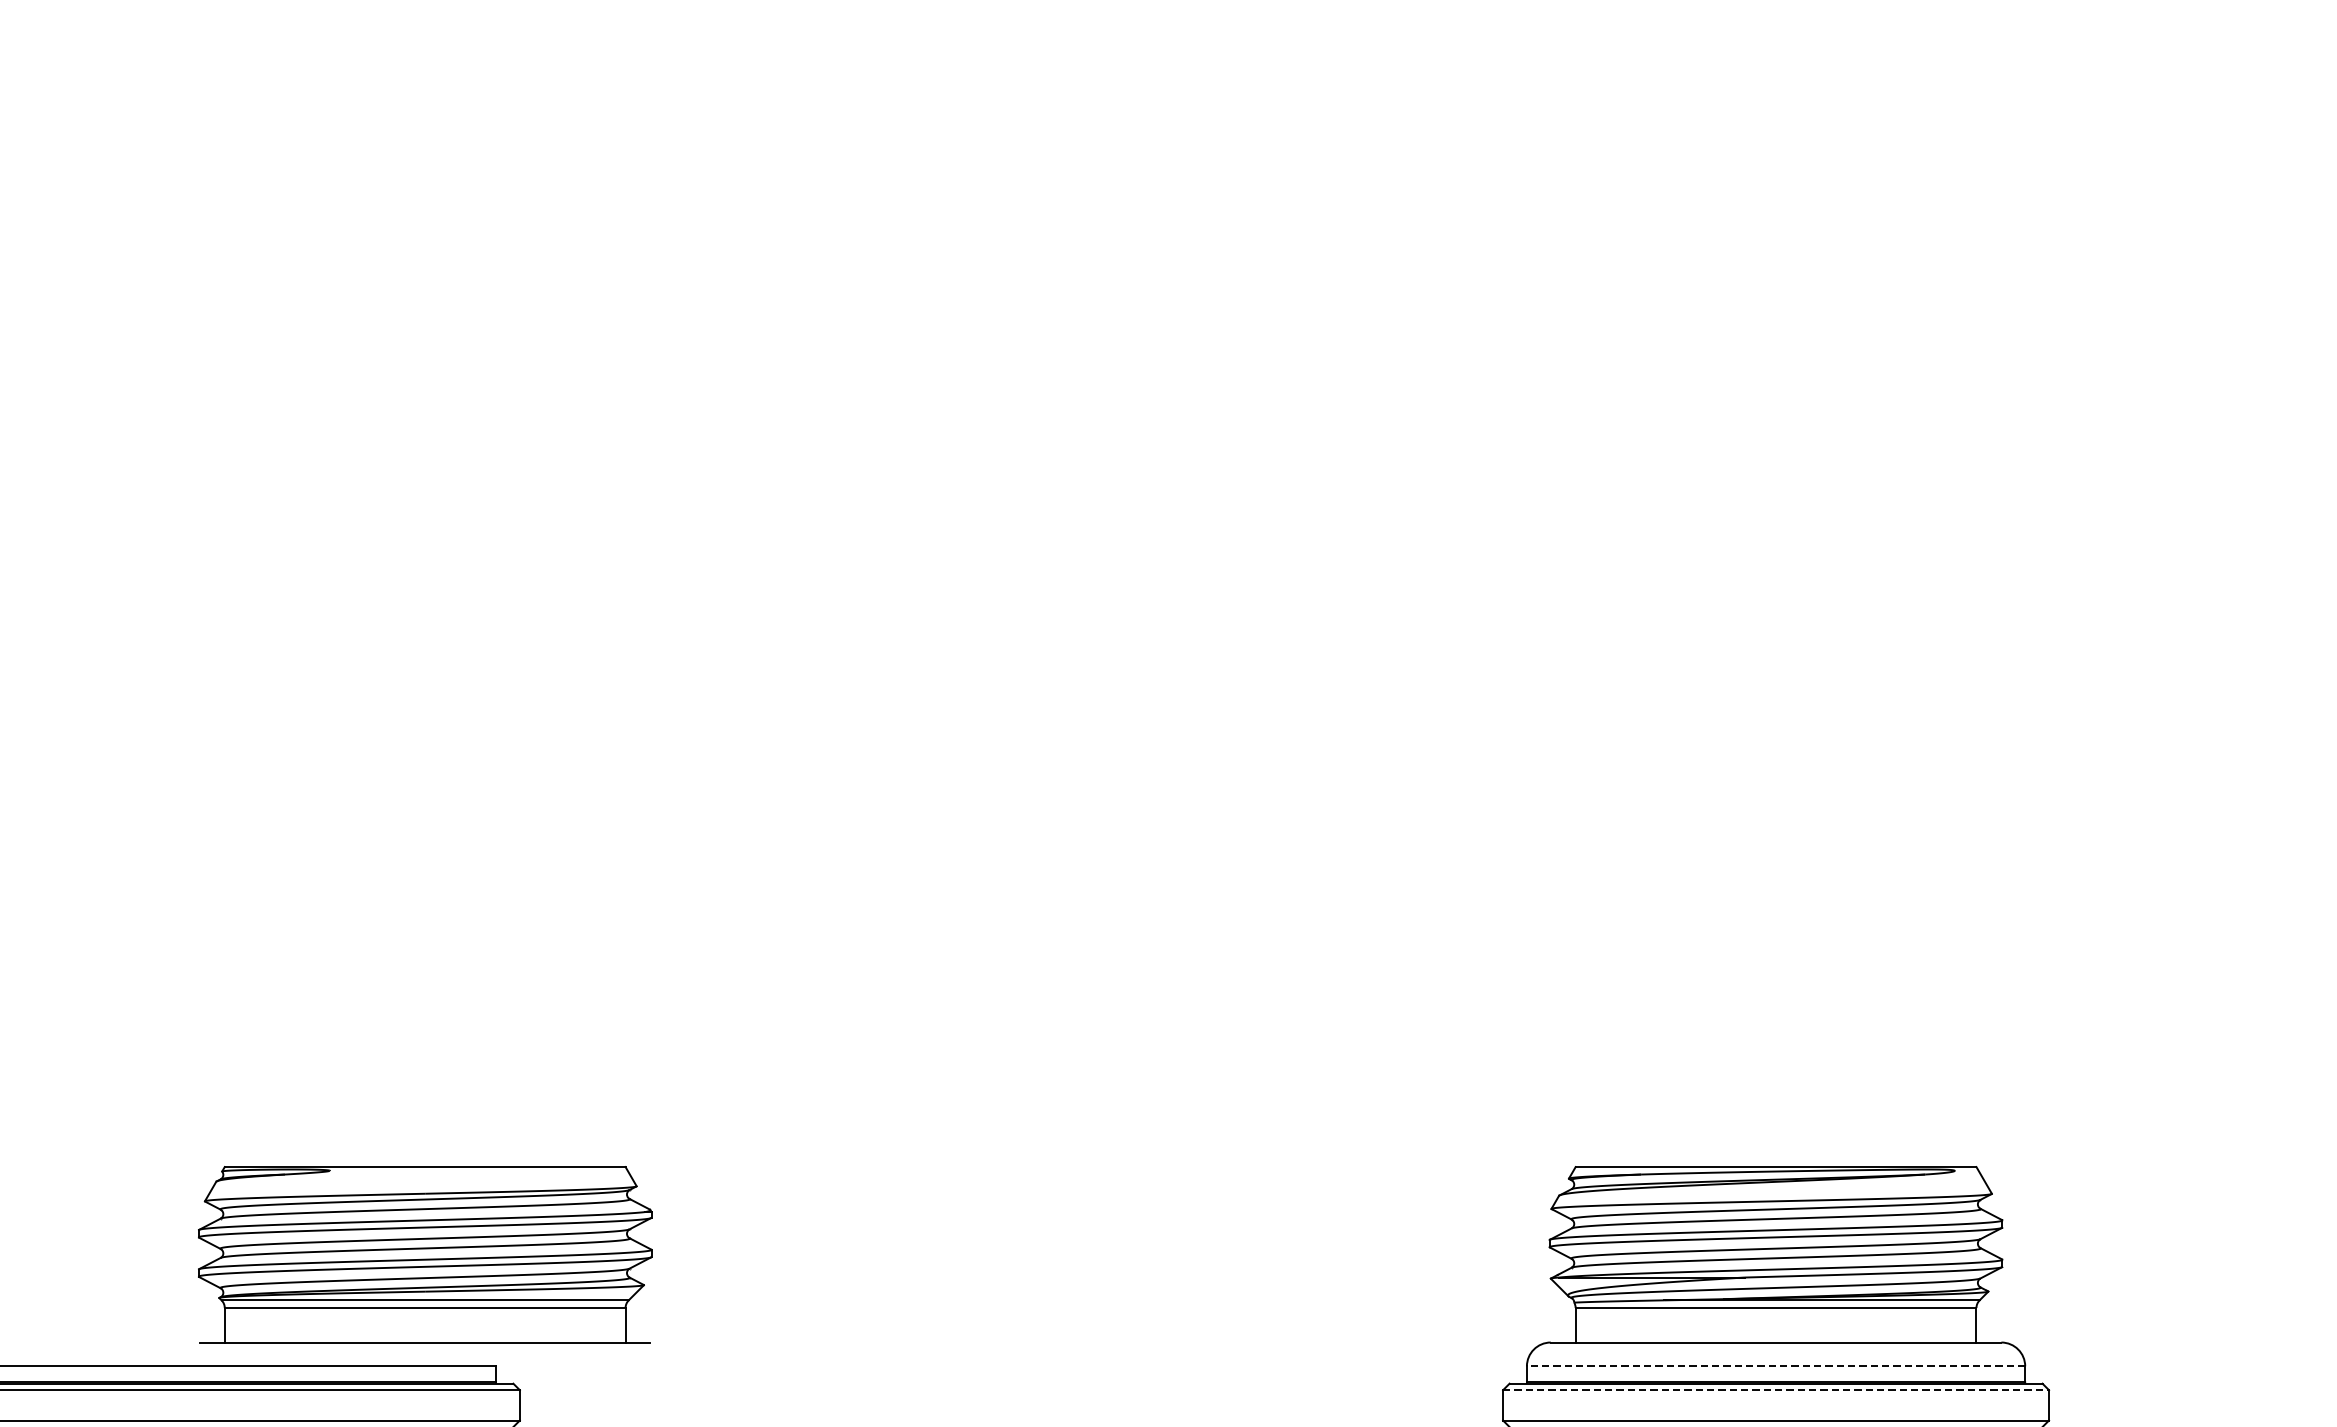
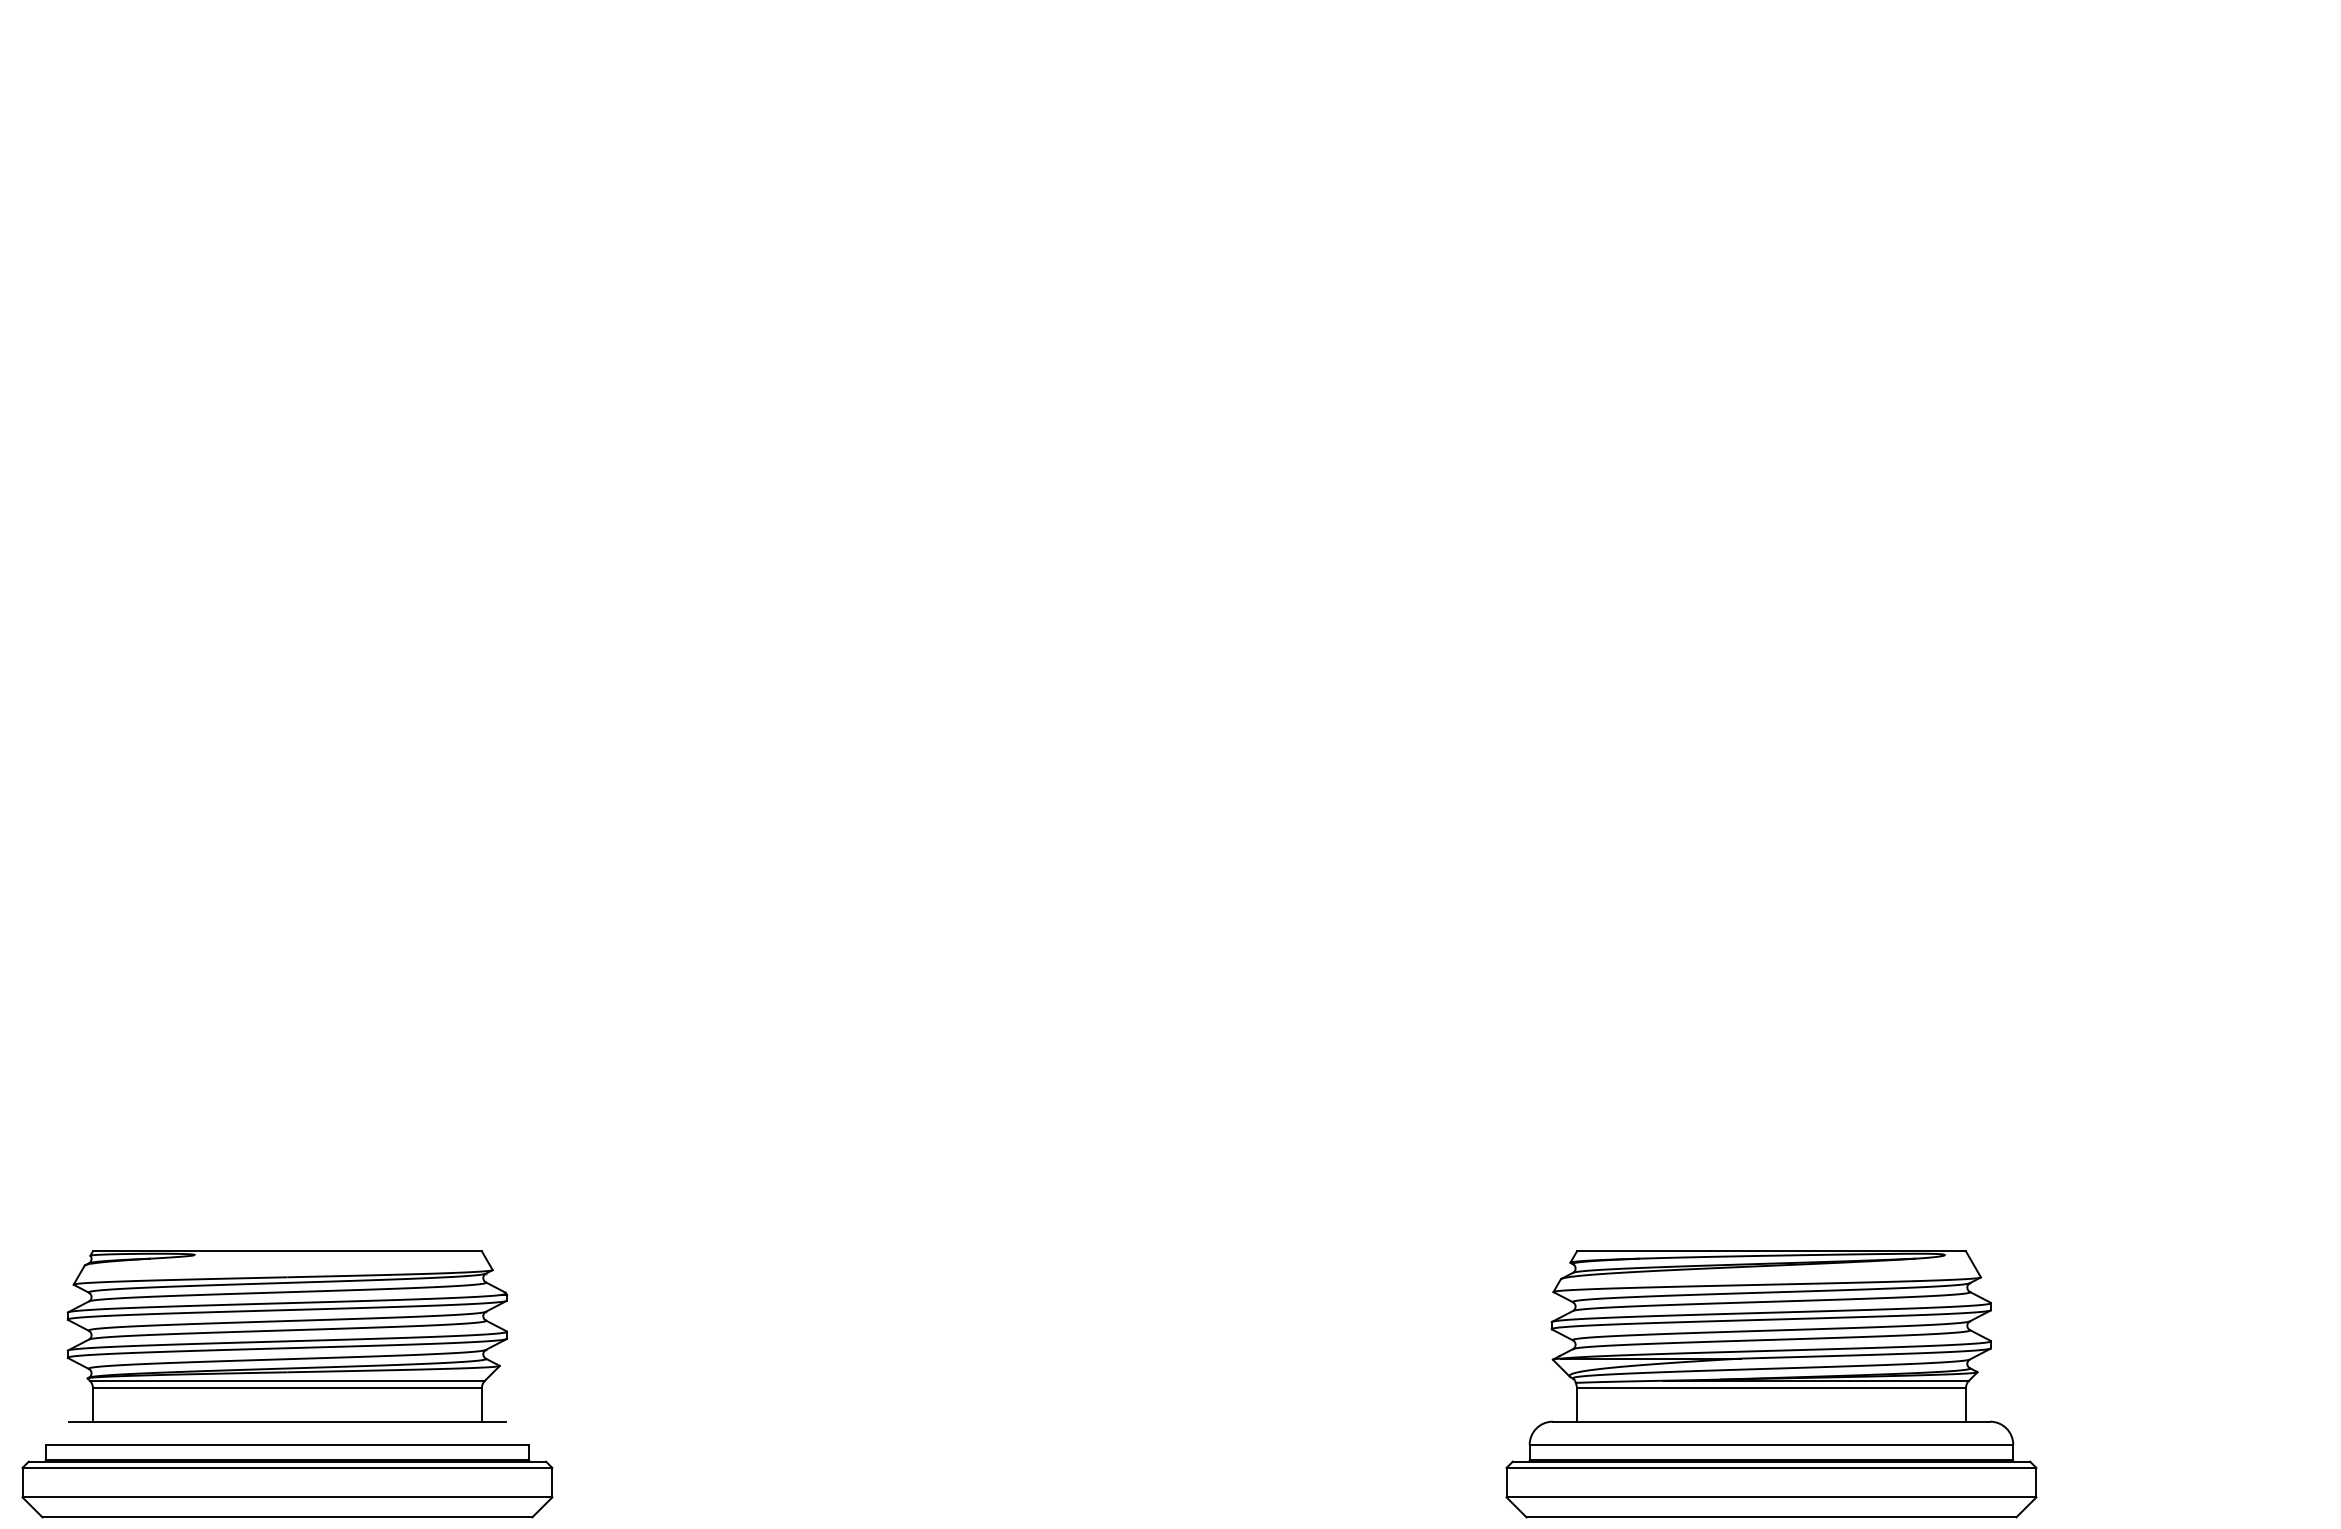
part: (425, 1254) -> (287, 1336), moved
line: (1776, 1366) -> (1771, 1444), dashed -> solid
line: (1776, 1389) -> (1771, 1467), dashed -> solid

